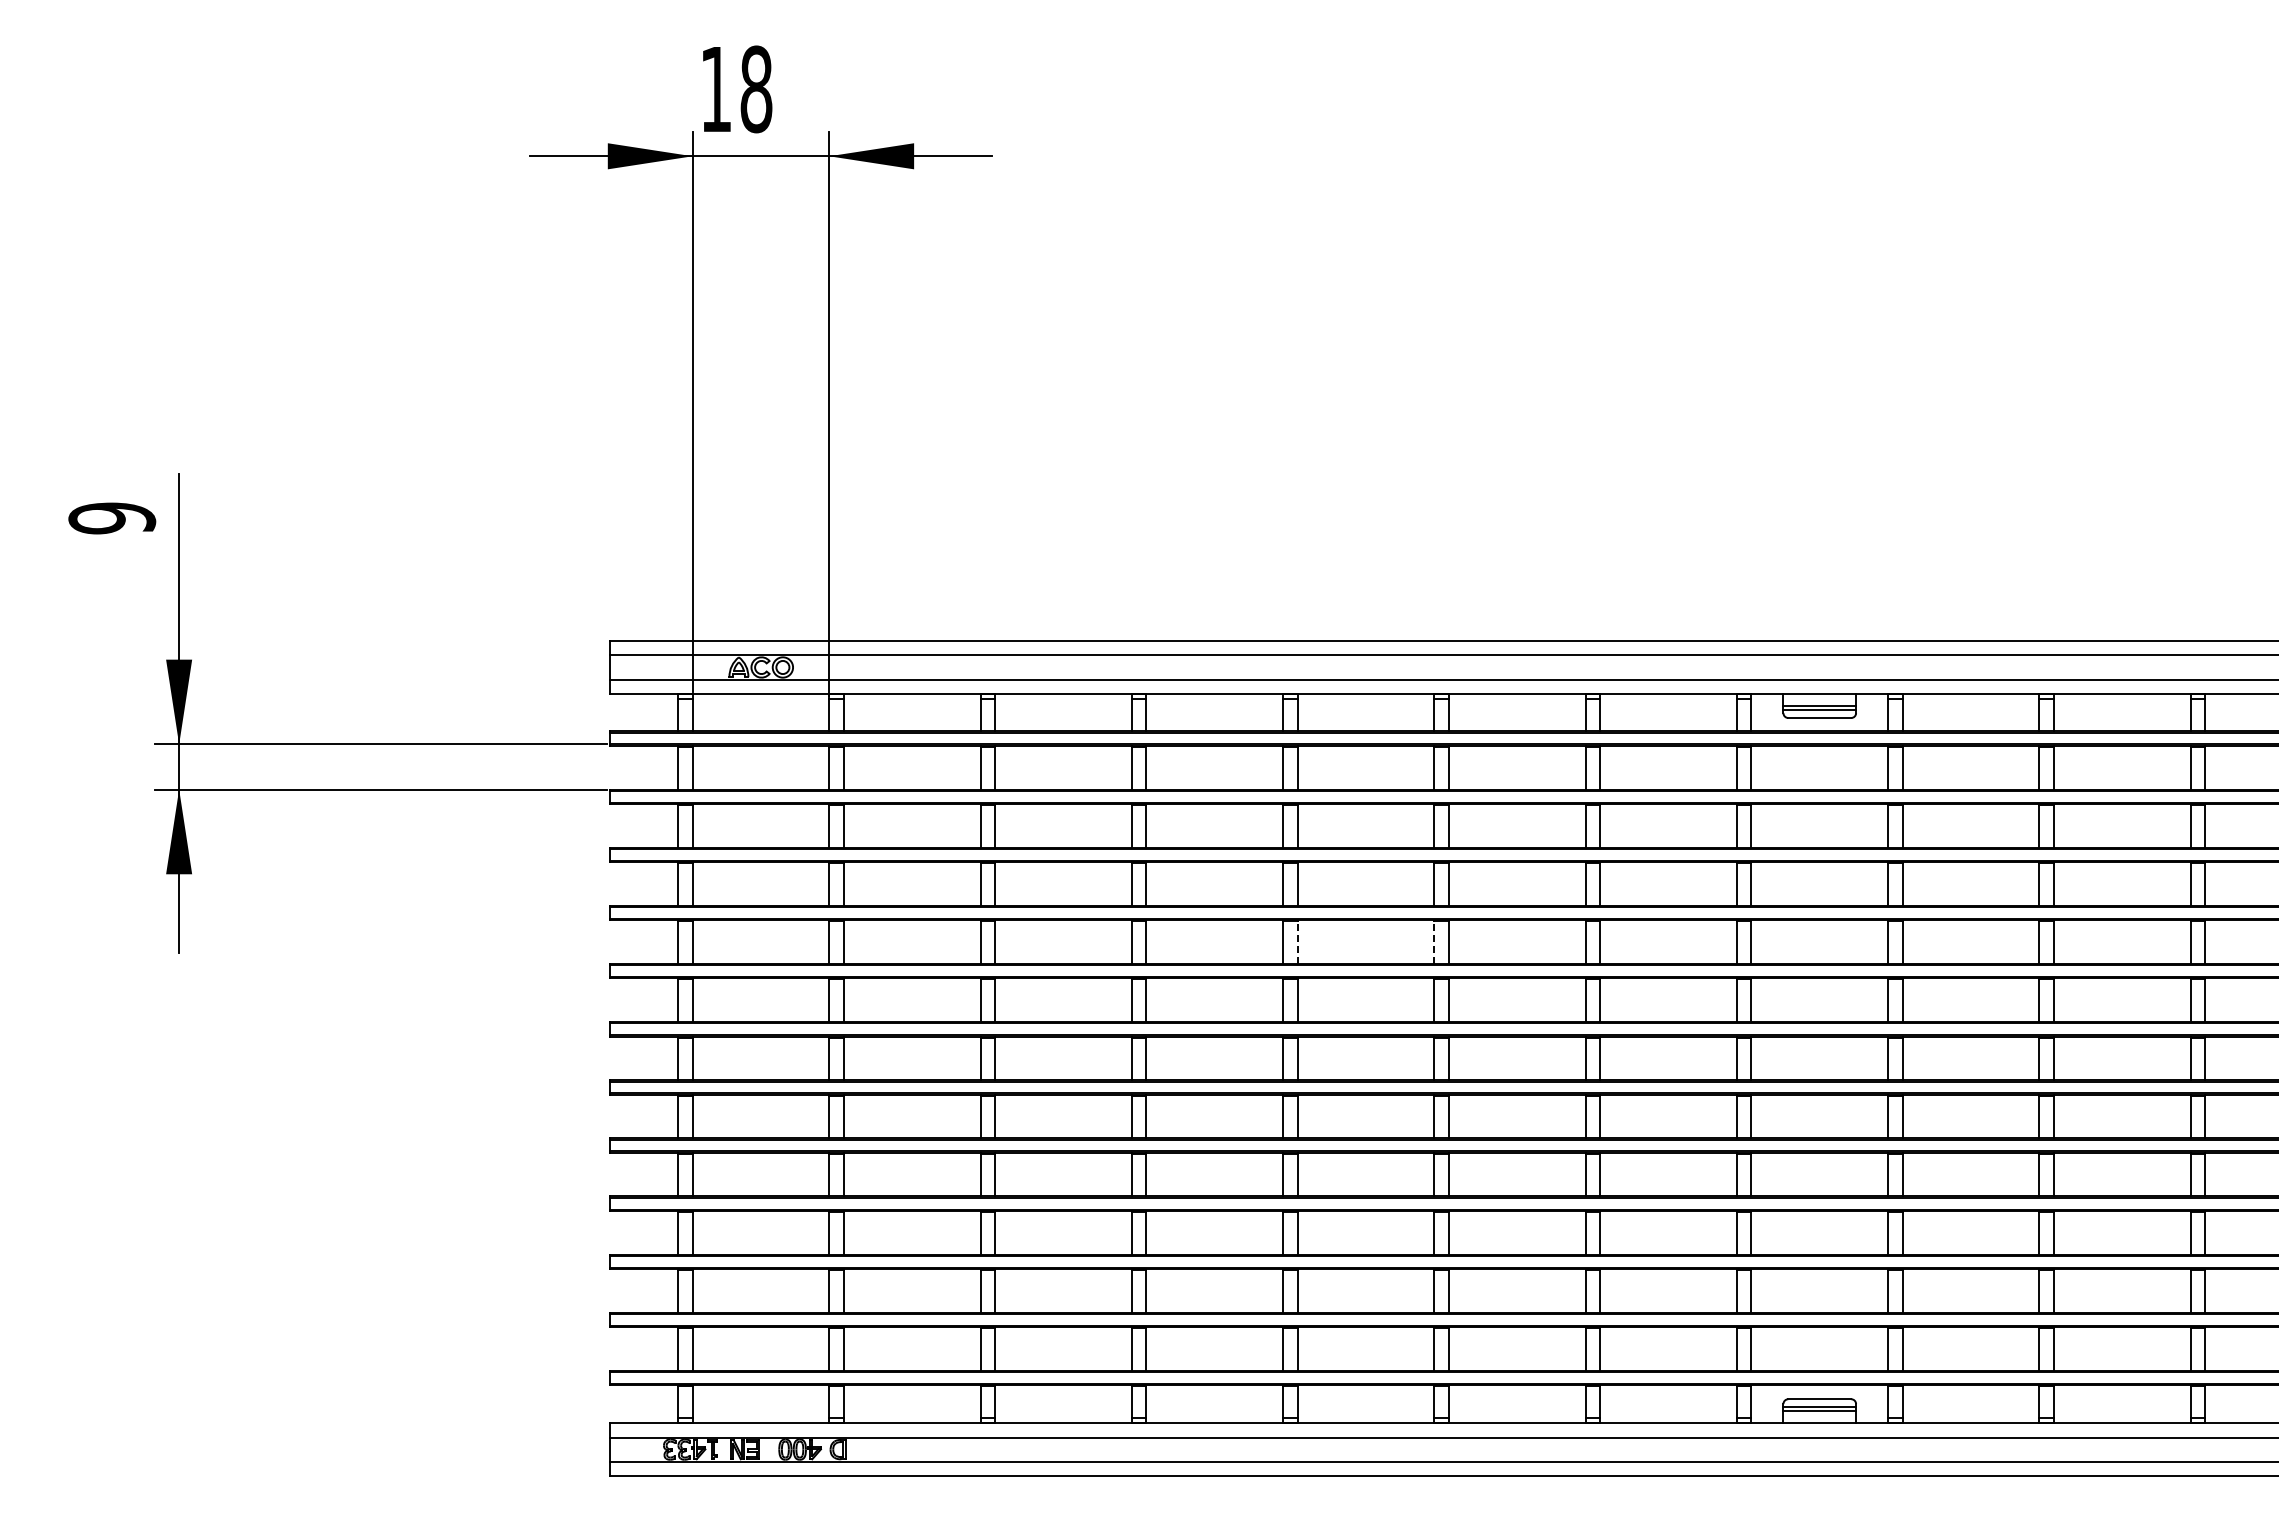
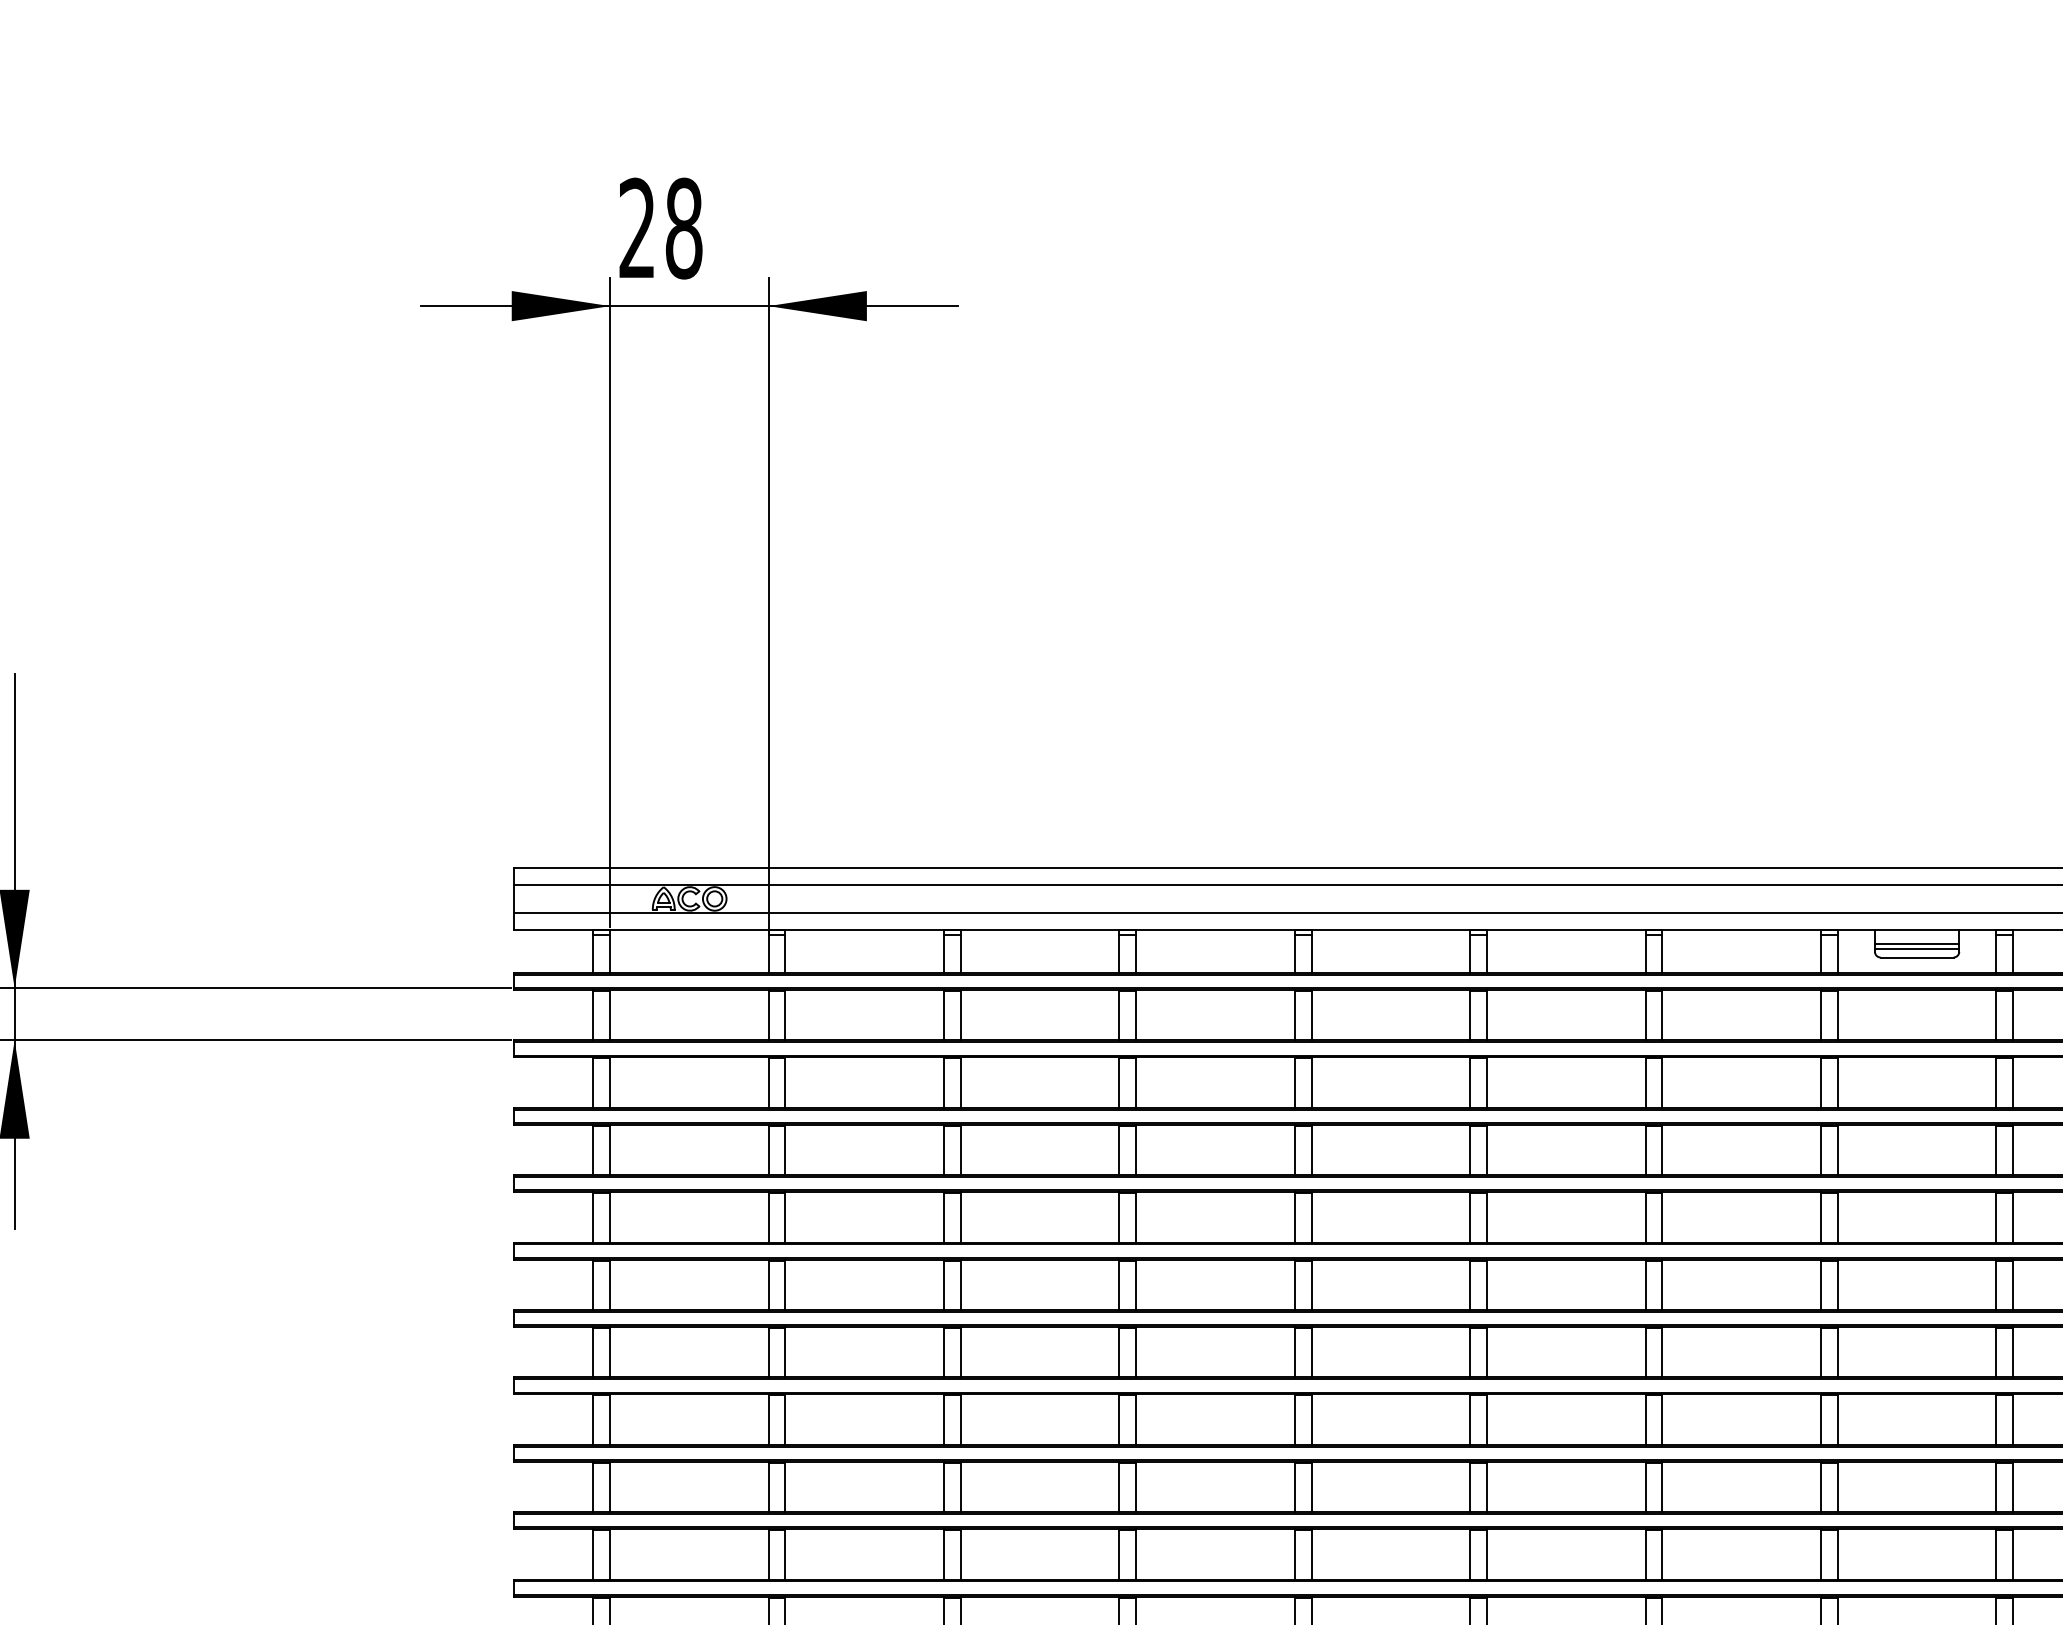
text: (715, 88) -> (636, 227), 18 -> 28
line: (1297, 942) -> (1311, 1217), dashed -> solid
line: (1434, 942) -> (1470, 1217), dashed -> solid

